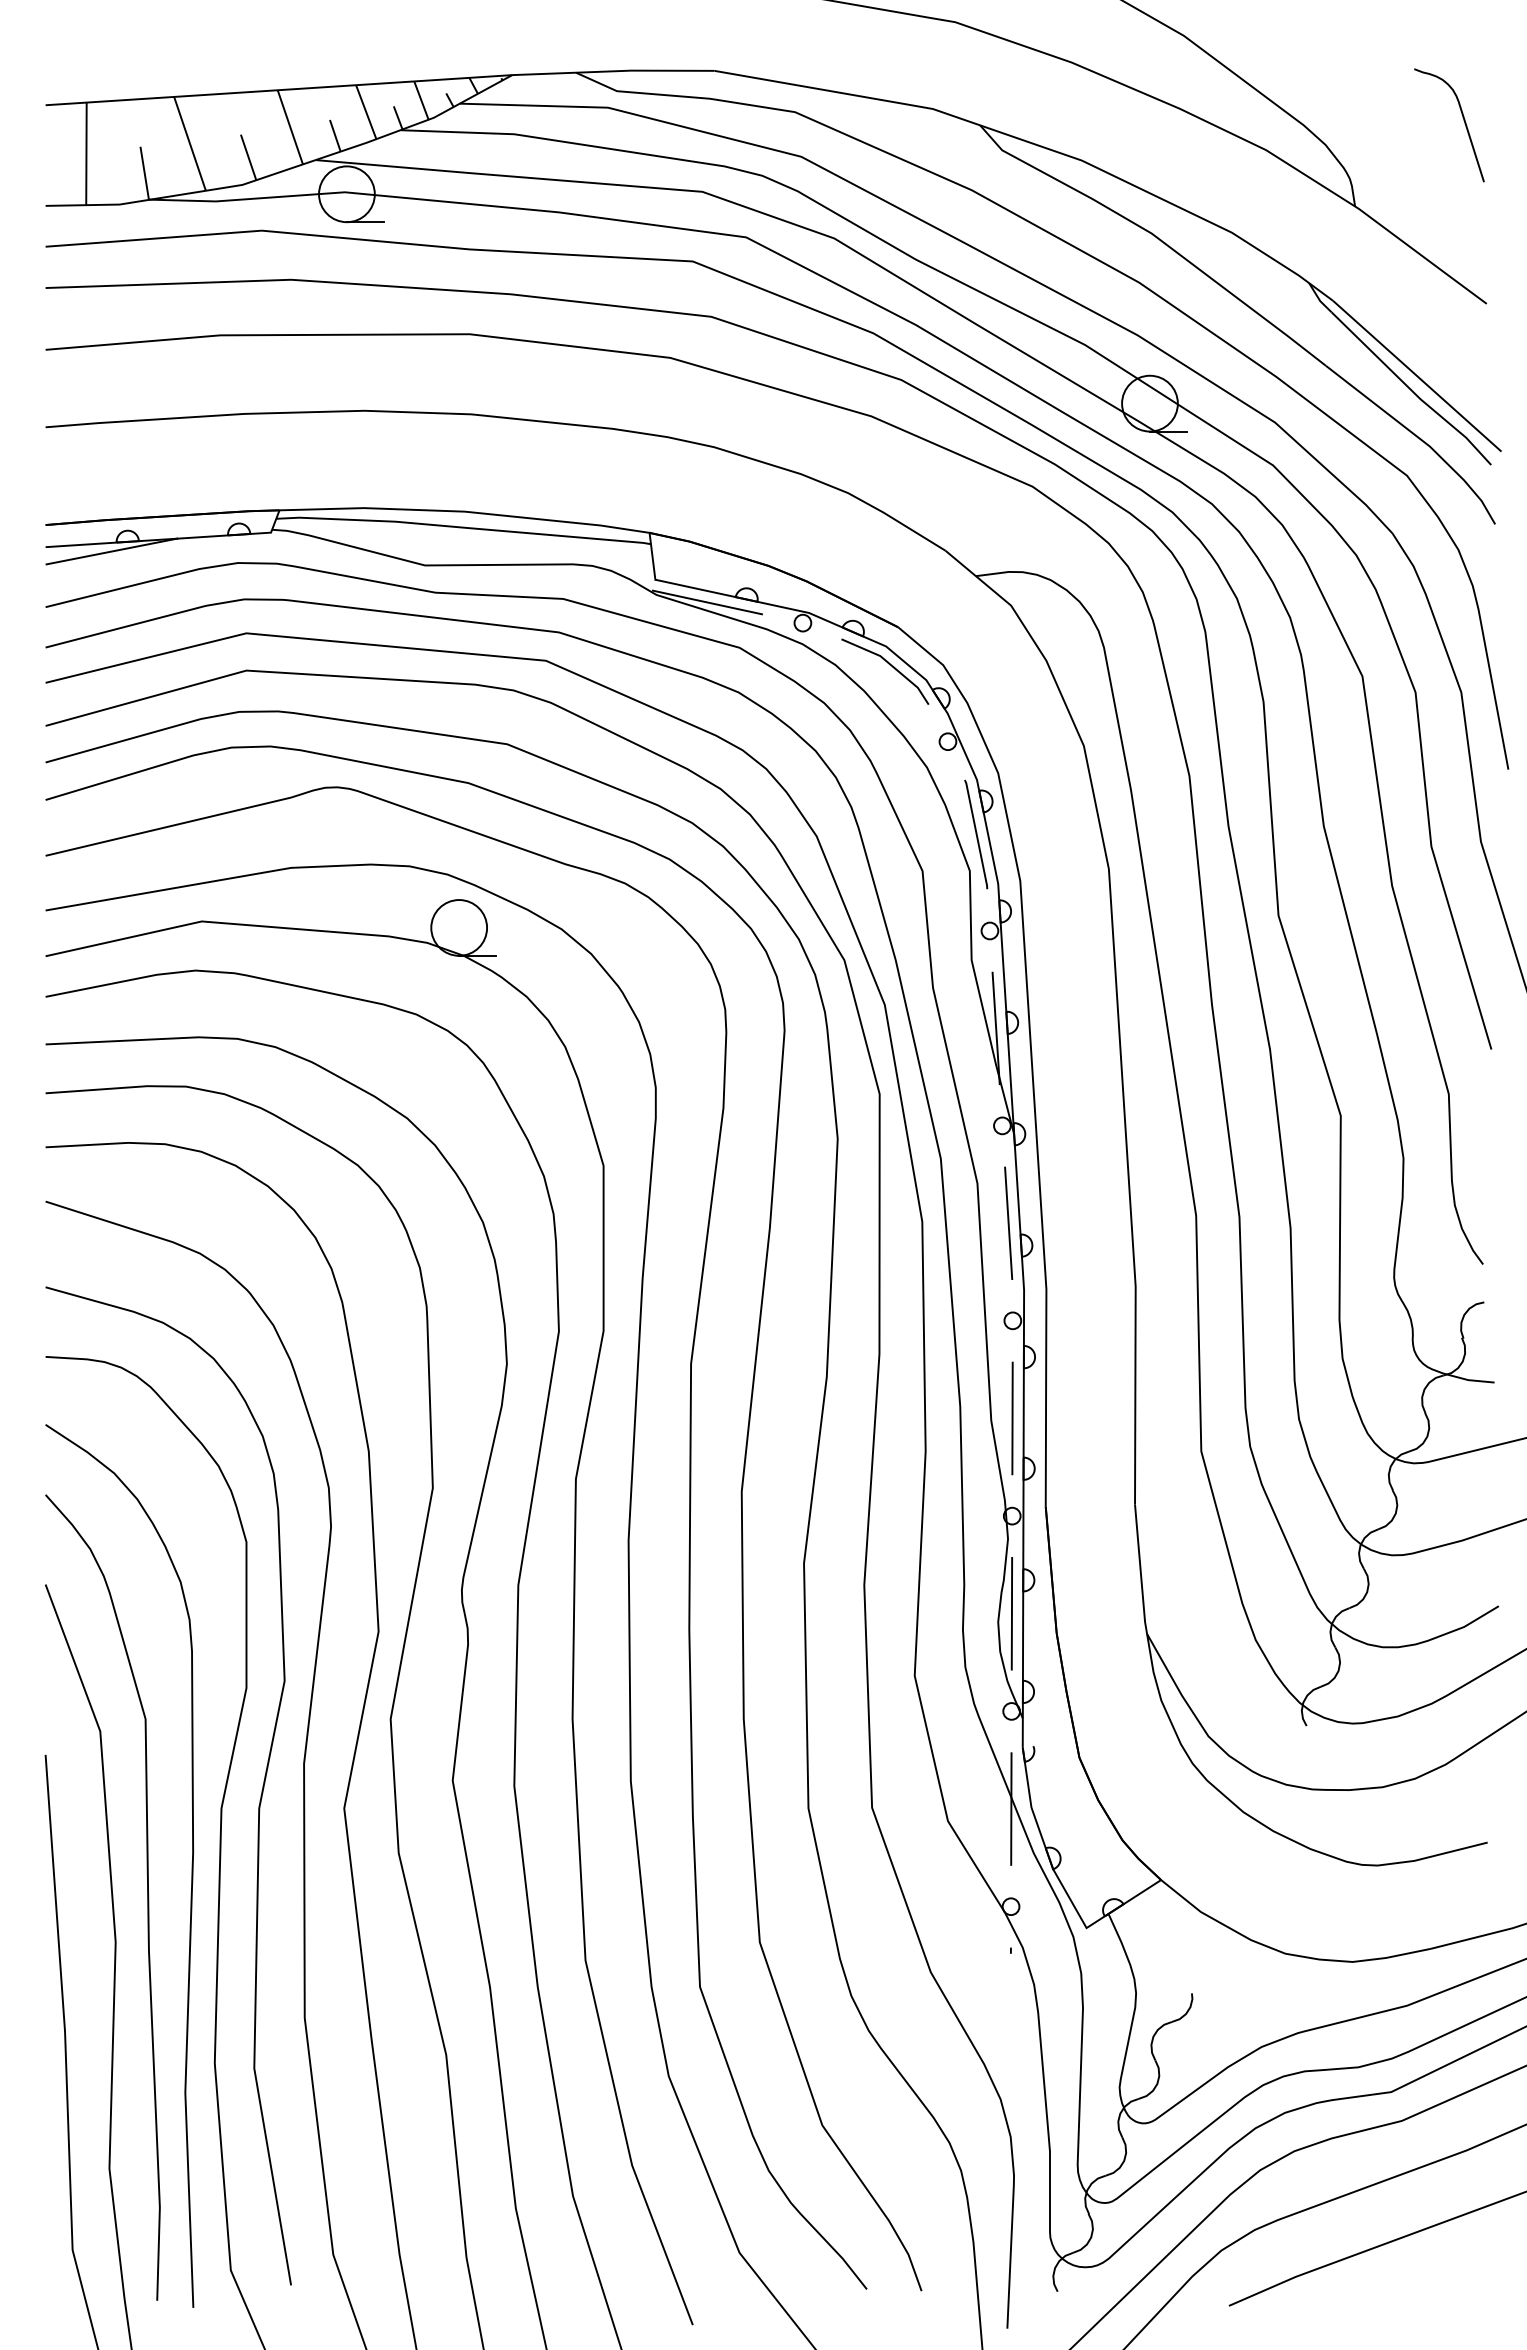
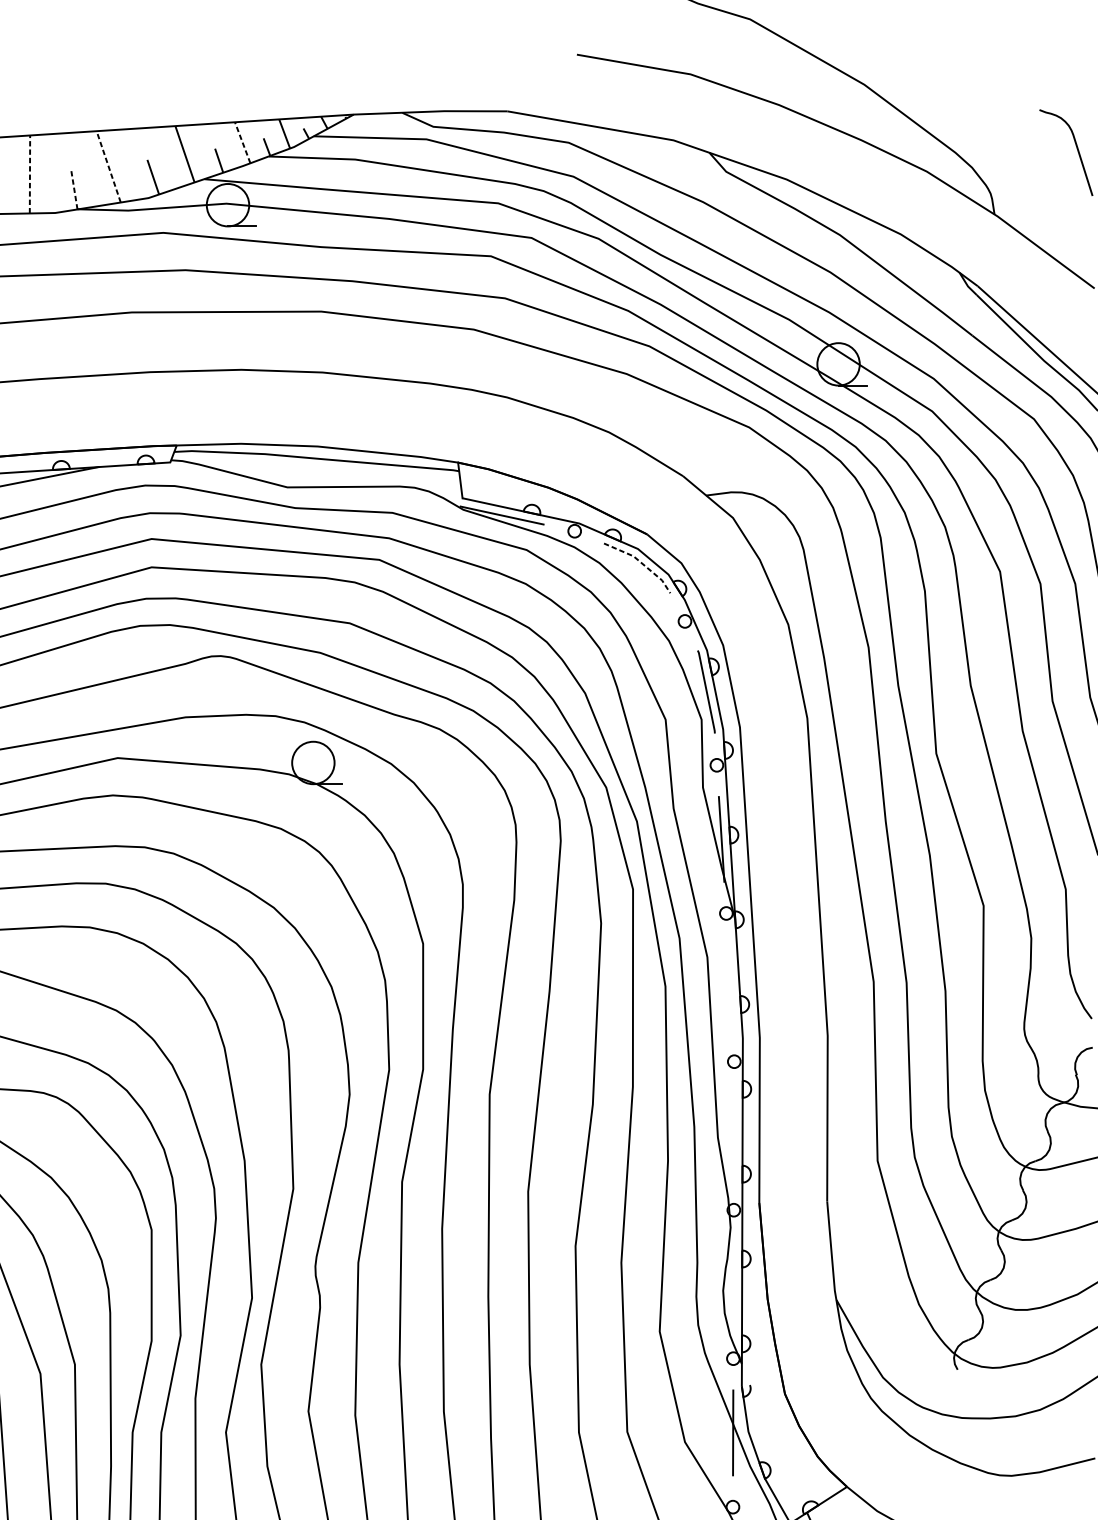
line: (366, 112) -> (242, 143), solid -> dashed
line: (189, 143) -> (108, 166), solid -> dashed
line: (86, 153) -> (30, 174), solid -> dashed
line: (144, 173) -> (74, 189), solid -> dashed
line: (890, 664) -> (641, 562), solid -> dashed
line: (1008, 1223) -> (731, 987), removed
line: (1012, 1418) -> (734, 1135), removed
line: (1011, 1613) -> (733, 1284), removed

